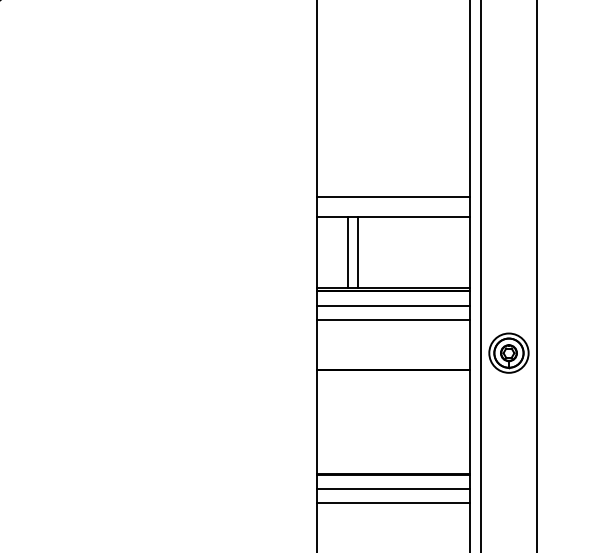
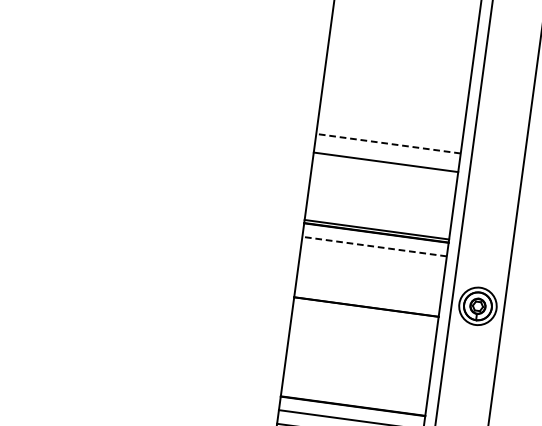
line: (392, 196) -> (387, 143), solid -> dashed
line: (348, 251) -> (339, 189), removed
line: (358, 251) -> (348, 190), removed
line: (392, 305) -> (373, 246), solid -> dashed
line: (392, 320) -> (372, 260), removed

